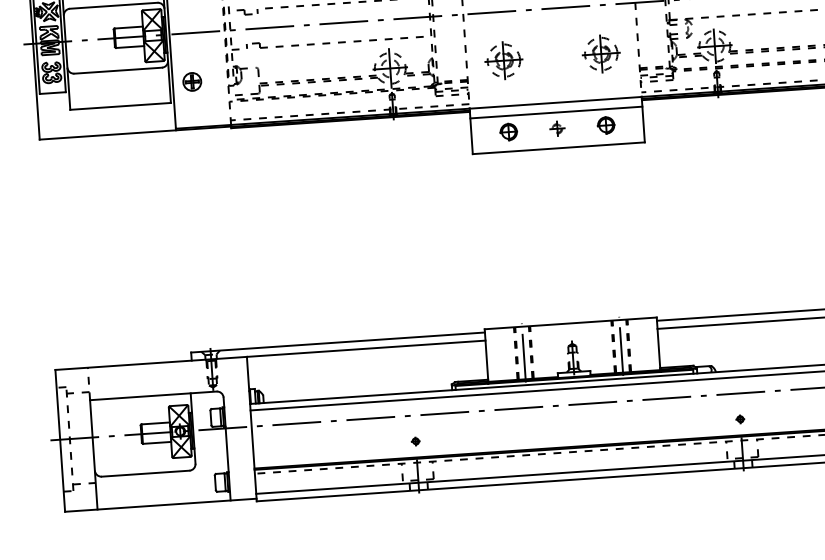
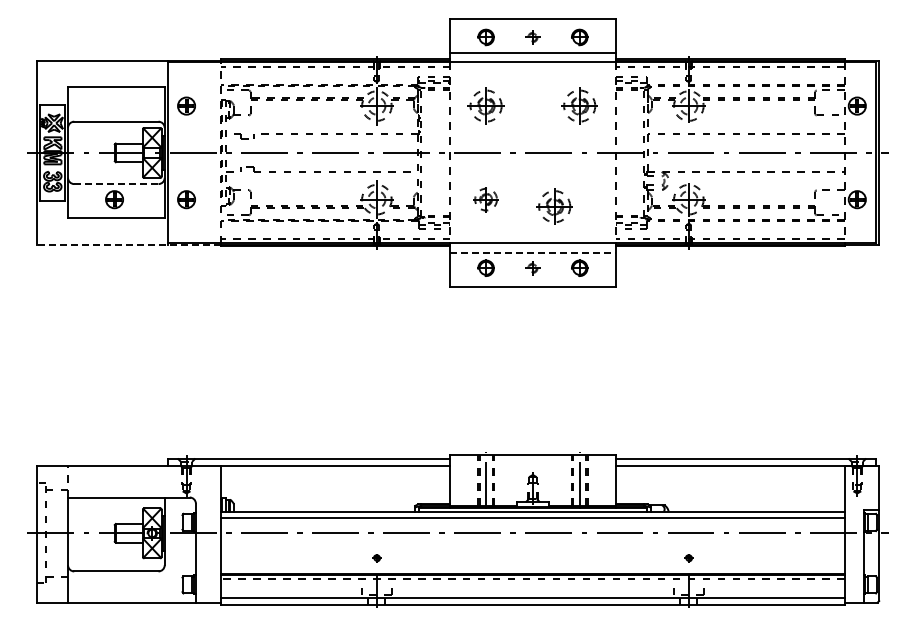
part: (601, 53) -> (554, 206), moved
part: (503, 60) -> (485, 199), size x0.7
line: (118, 71) -> (116, 184), solid -> dashed
part: (117, 86) -> (114, 199), added
line: (555, 112) -> (532, 252), solid -> dashed
line: (135, 132) -> (128, 244), solid -> dashed

